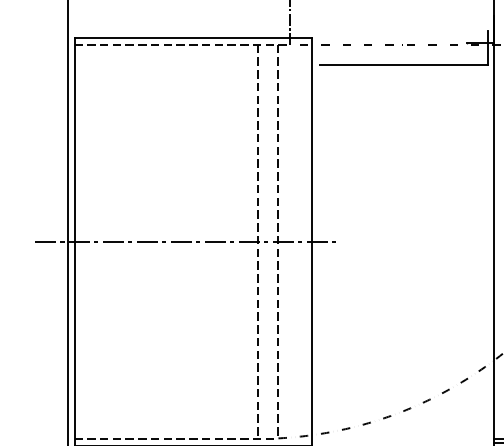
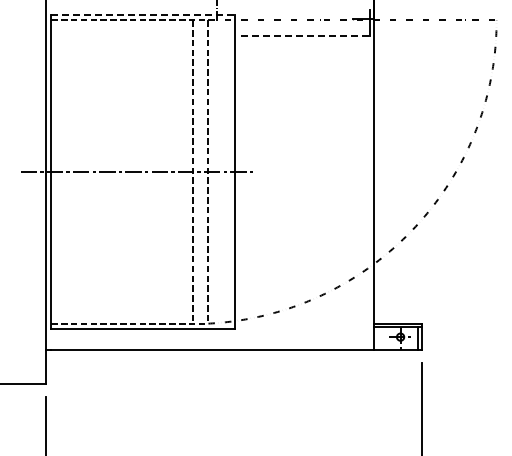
line: (192, 37) -> (142, 14), solid -> dashed
line: (404, 64) -> (305, 35), solid -> dashed

